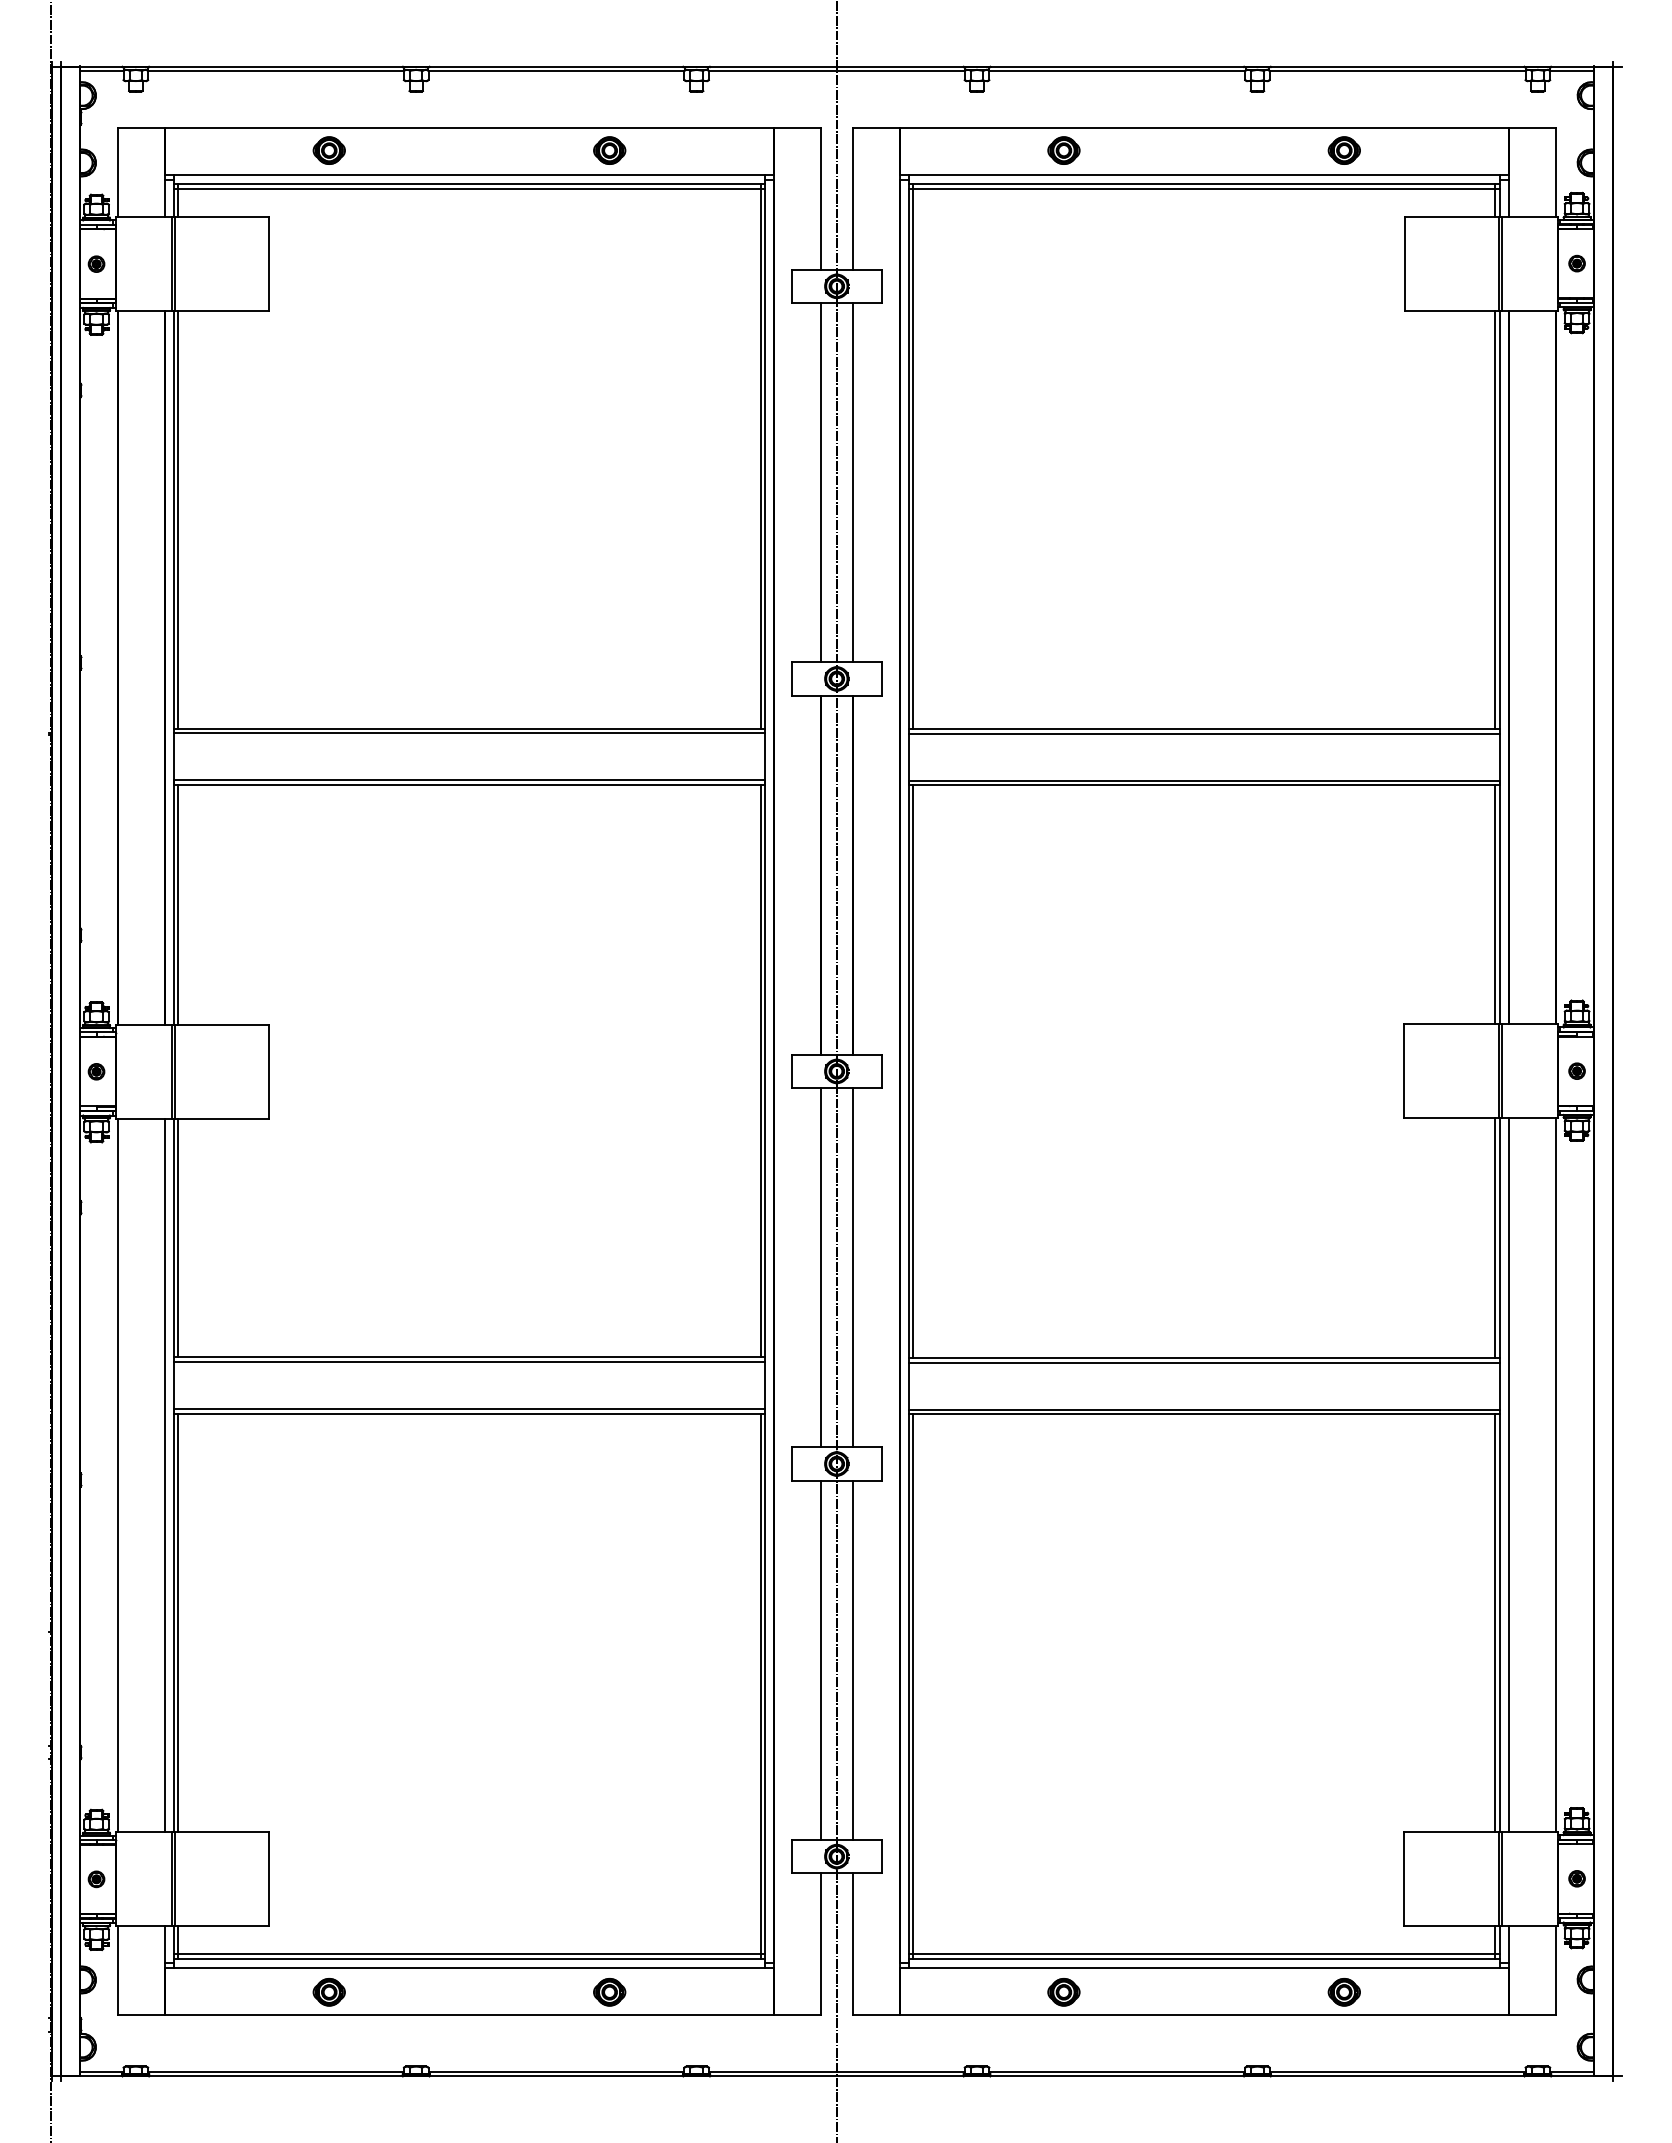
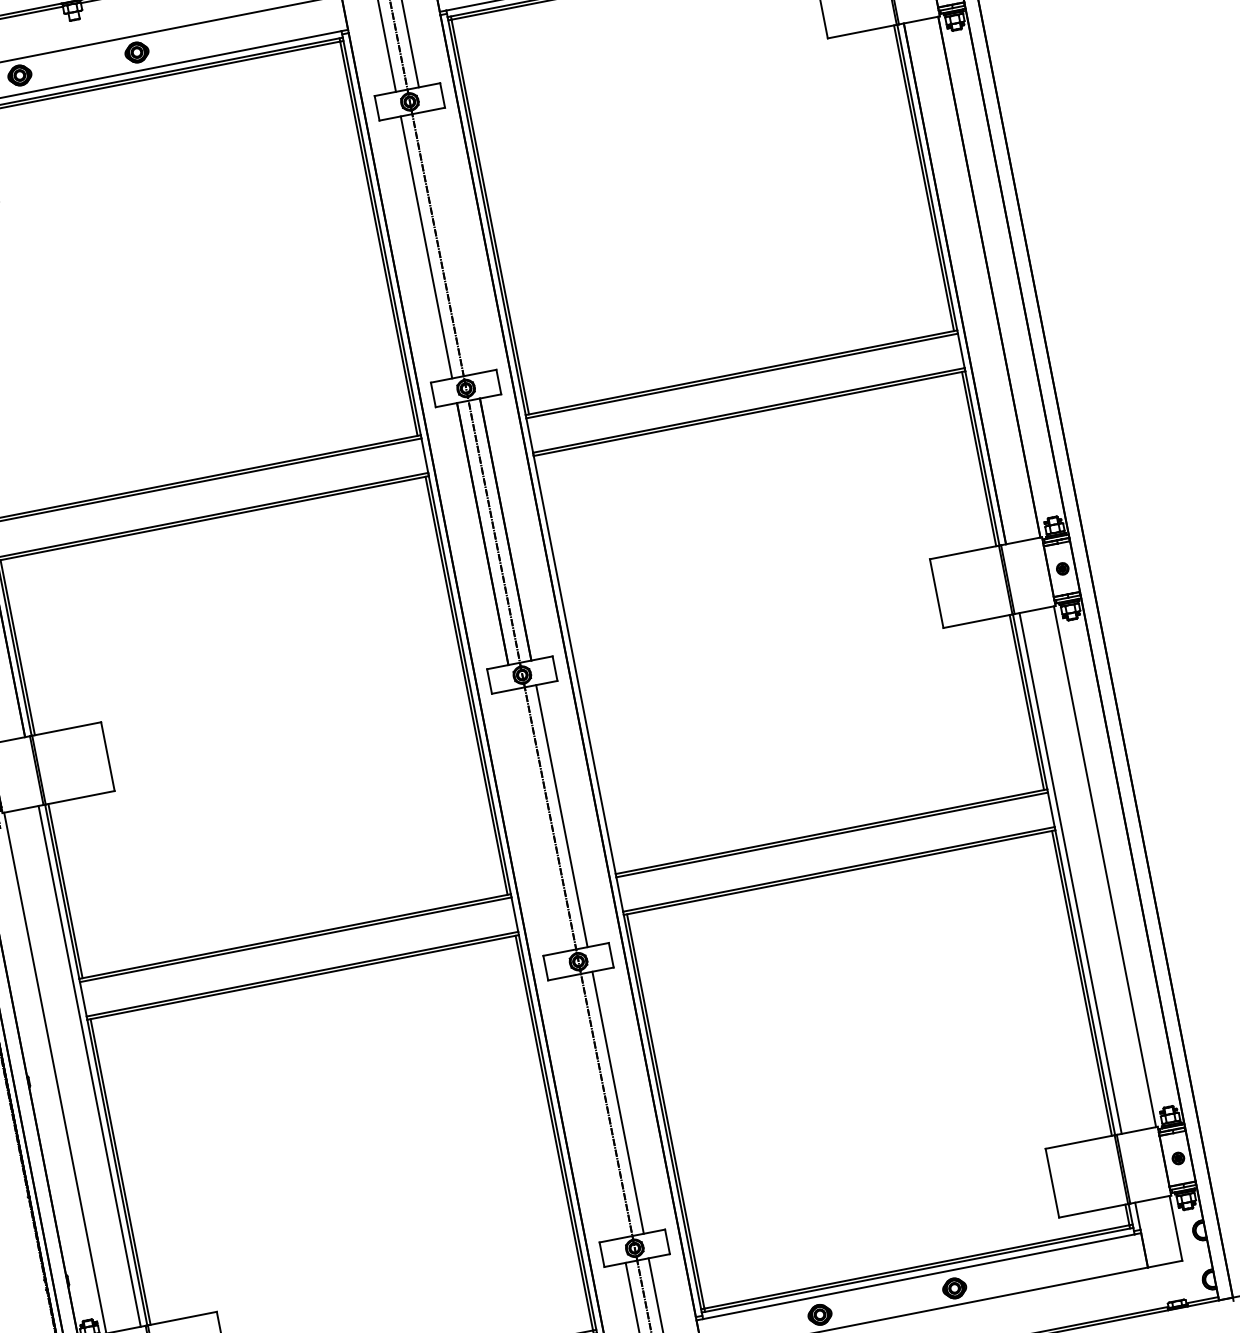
part: (609, 150) -> (136, 52), moved
line: (852, 482) -> (449, 242), removed
line: (913, 1071) -> (578, 664), removed
line: (821, 1267) -> (539, 820), removed
line: (821, 1659) -> (595, 1106), removed
part: (1343, 1992) -> (954, 1288), moved

